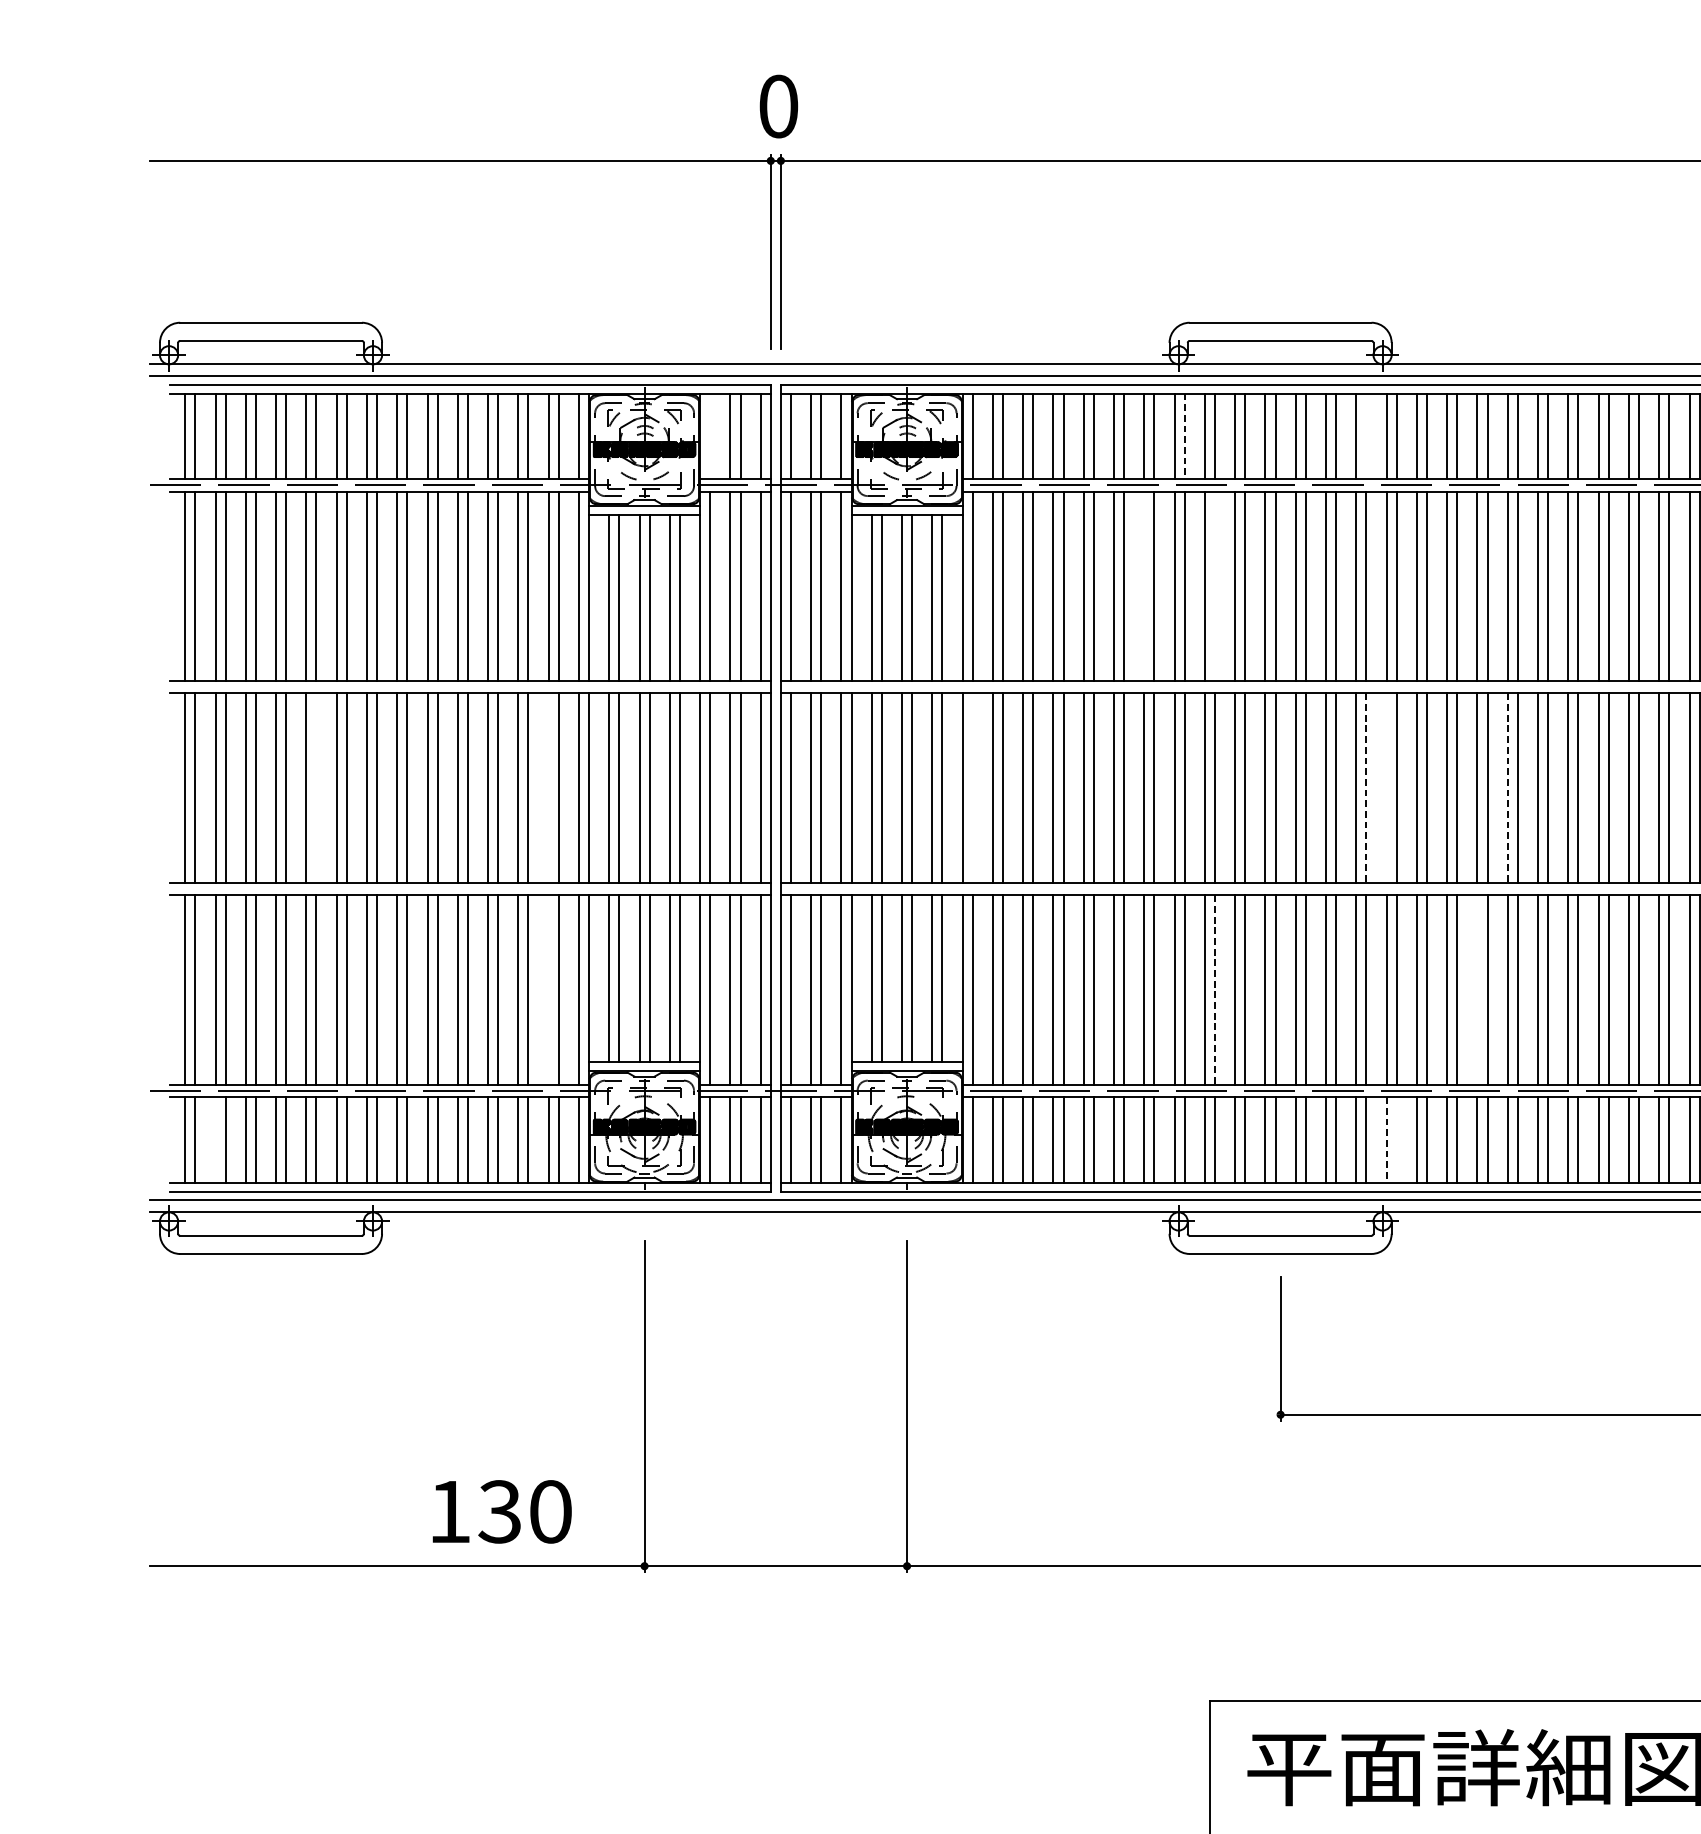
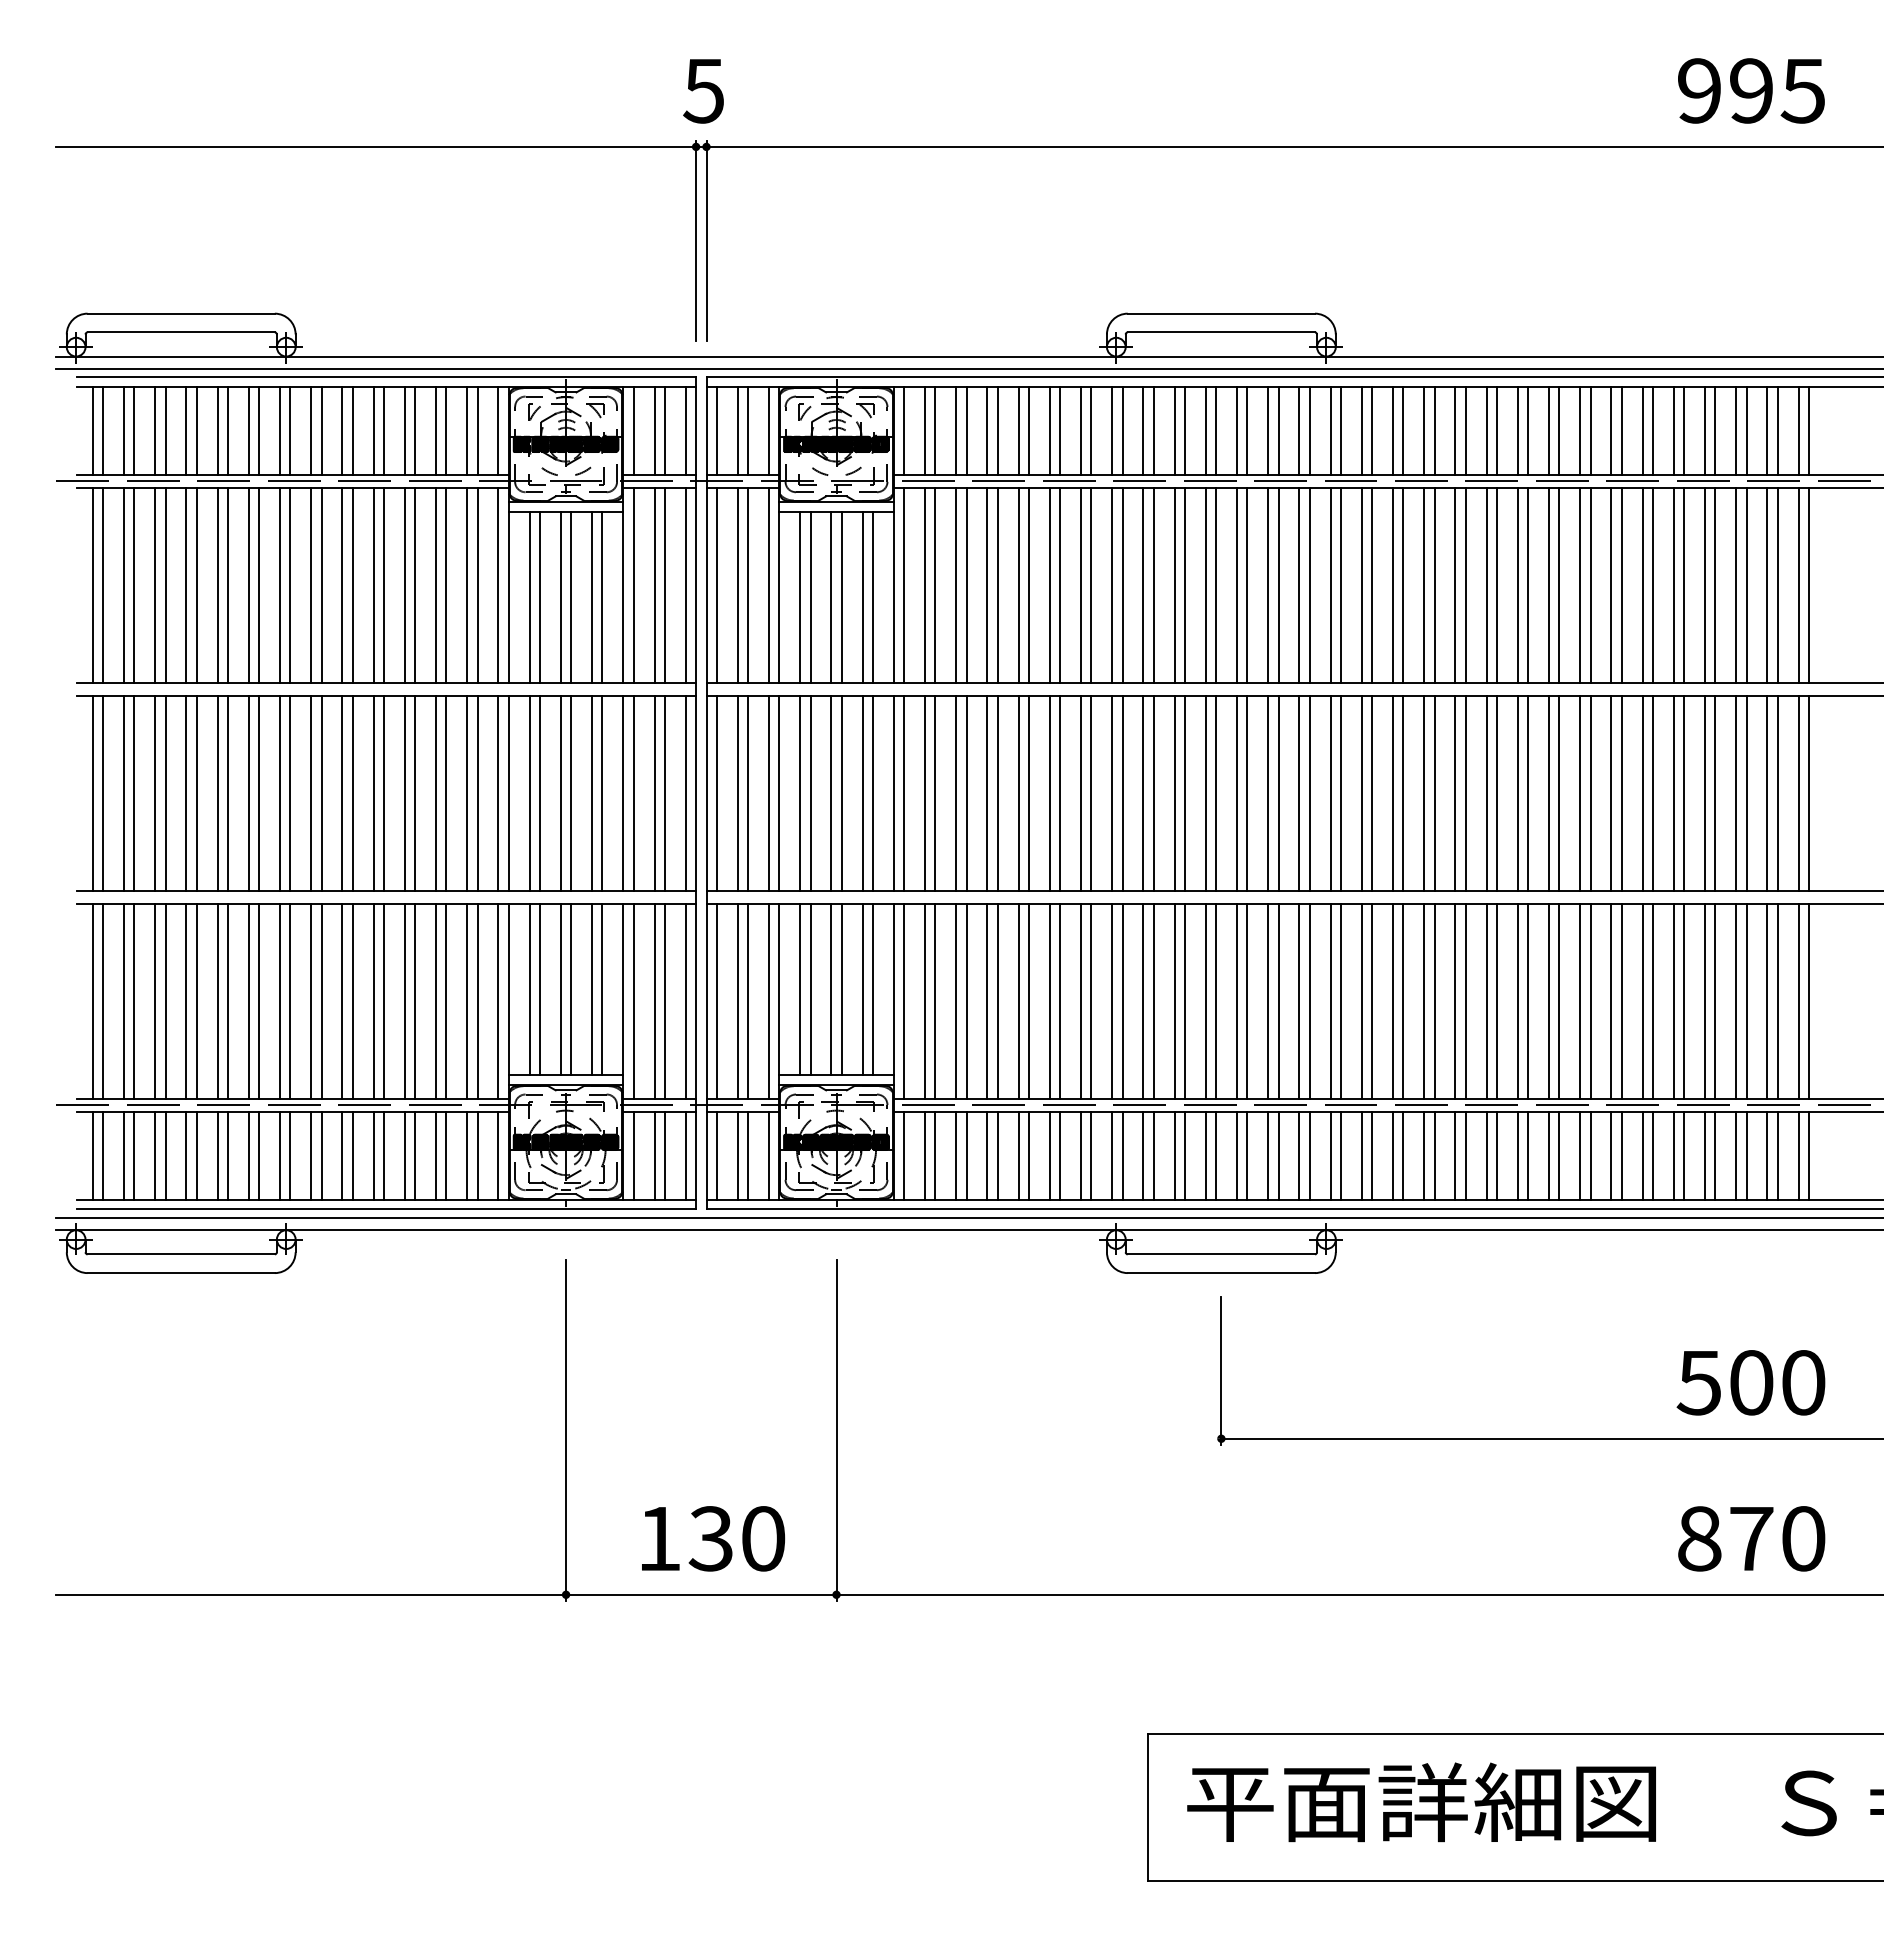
text: (777, 106) -> (703, 90), 0 -> 5
line: (710, 436) -> (633, 430), added
line: (1366, 436) -> (1309, 430), added
line: (1184, 437) -> (1122, 431), dashed -> solid
line: (1143, 586) -> (1080, 585), added
line: (1214, 586) -> (1153, 585), added
line: (316, 788) -> (228, 793), added
line: (548, 788) -> (467, 793), added
line: (973, 788) -> (904, 793), added
line: (1366, 788) -> (1309, 793), dashed -> solid
line: (1386, 788) -> (1330, 793), added
line: (1507, 788) -> (1455, 793), dashed -> solid
line: (548, 990) -> (467, 1001), added
line: (1214, 990) -> (1153, 1001), dashed -> solid
line: (1477, 990) -> (1424, 1001), added
line: (215, 1139) -> (124, 1155), added
line: (1396, 1139) -> (1340, 1155), added
line: (1386, 1140) -> (1330, 1156), dashed -> solid
text: (502, 1511) -> (713, 1538), moved

